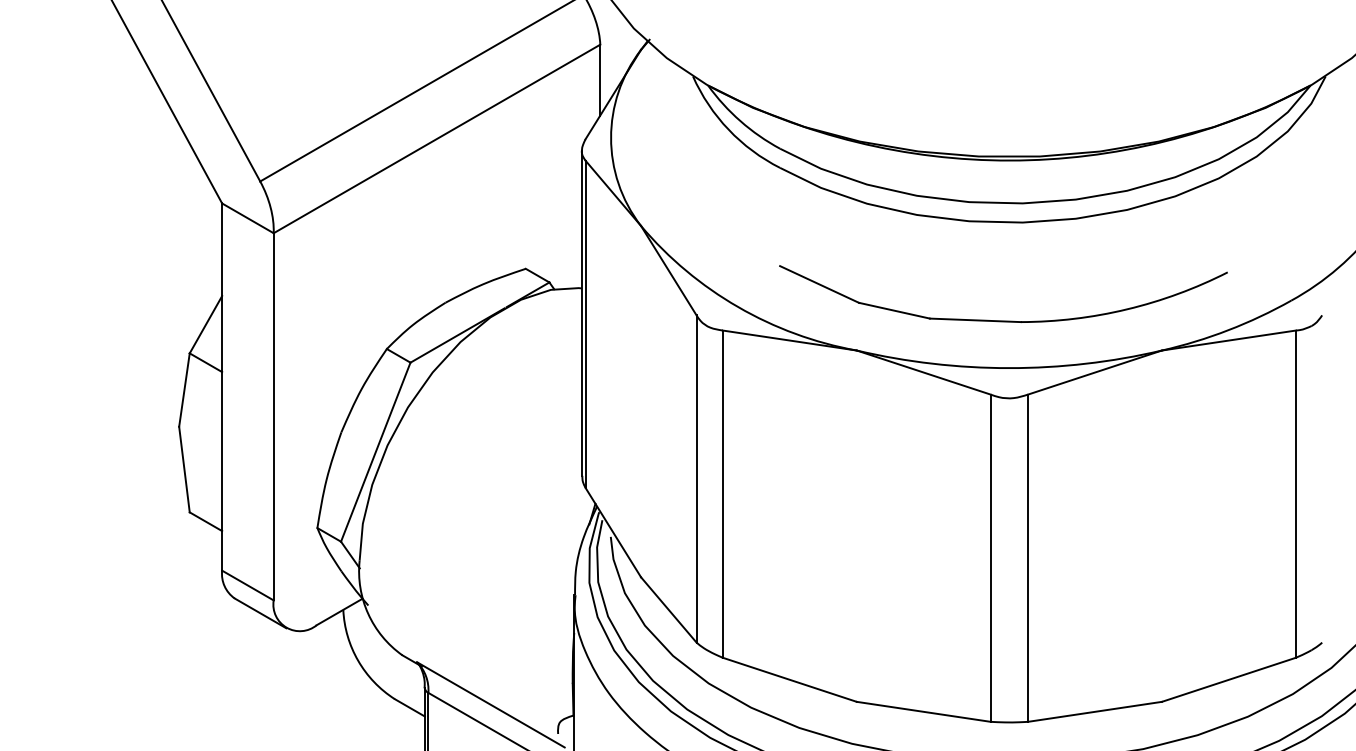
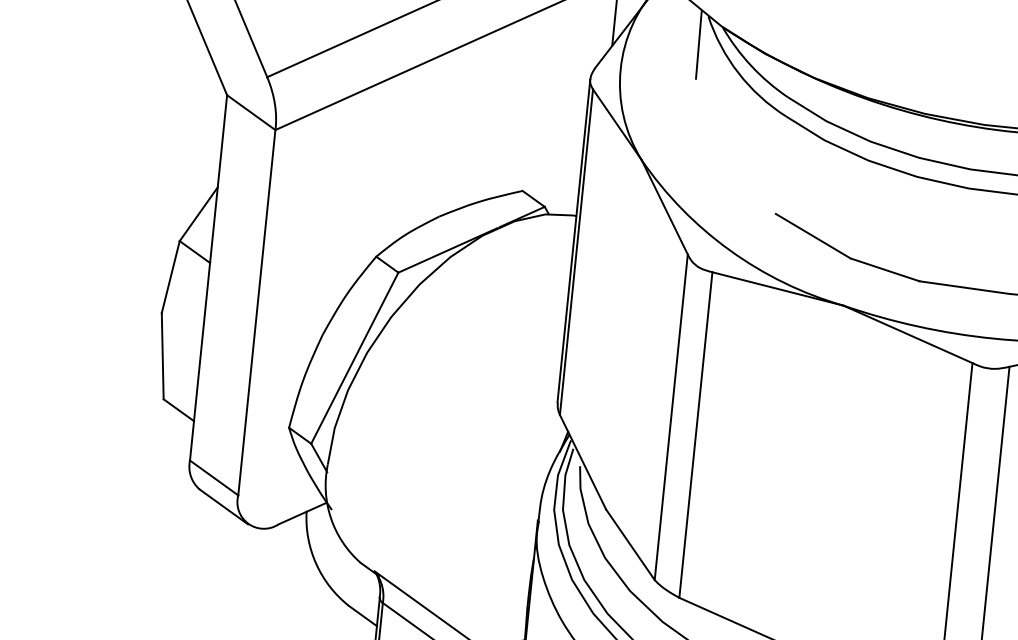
line: (685, 105) -> (697, 44), added

